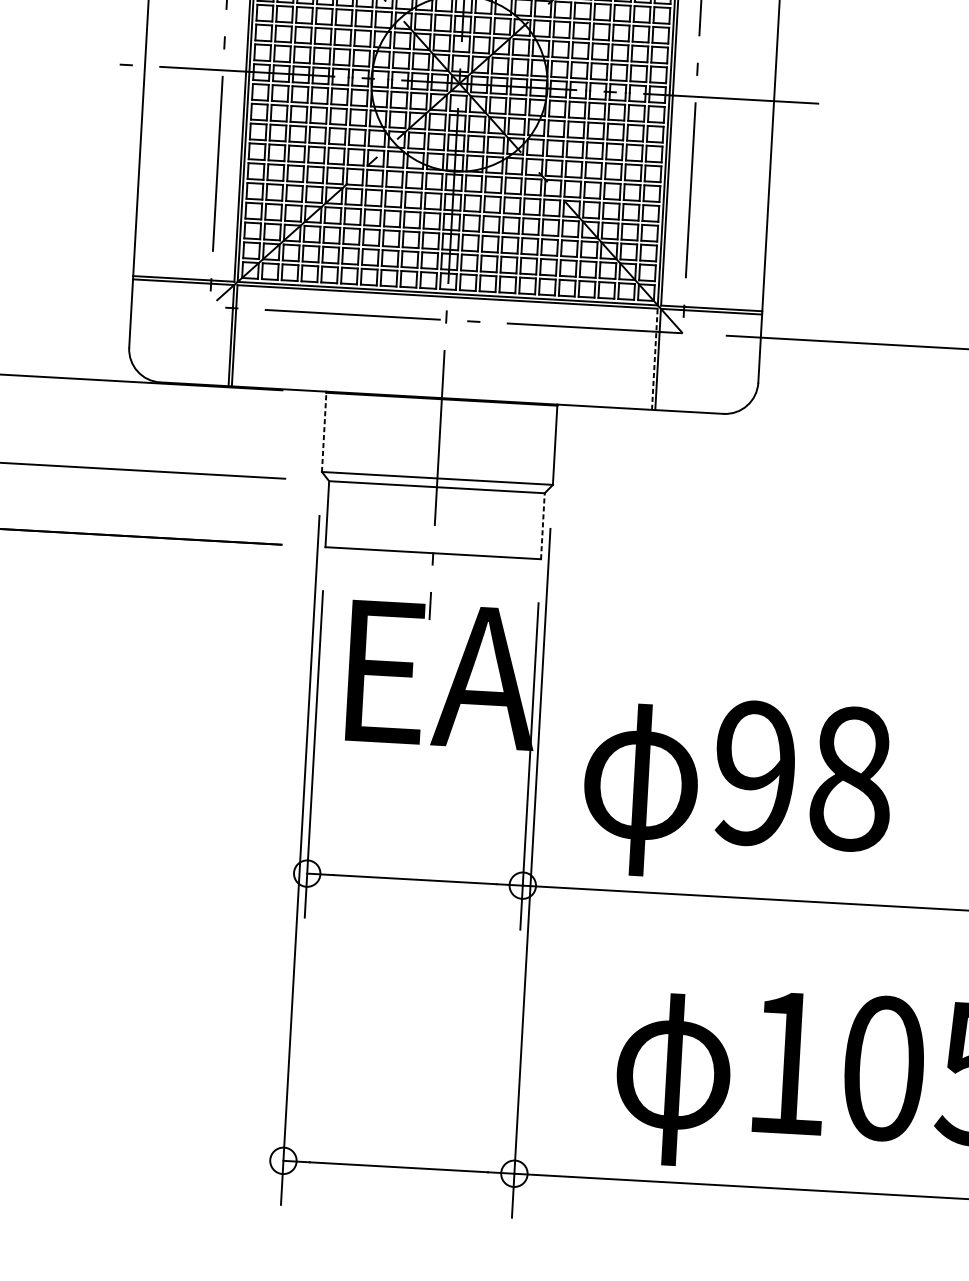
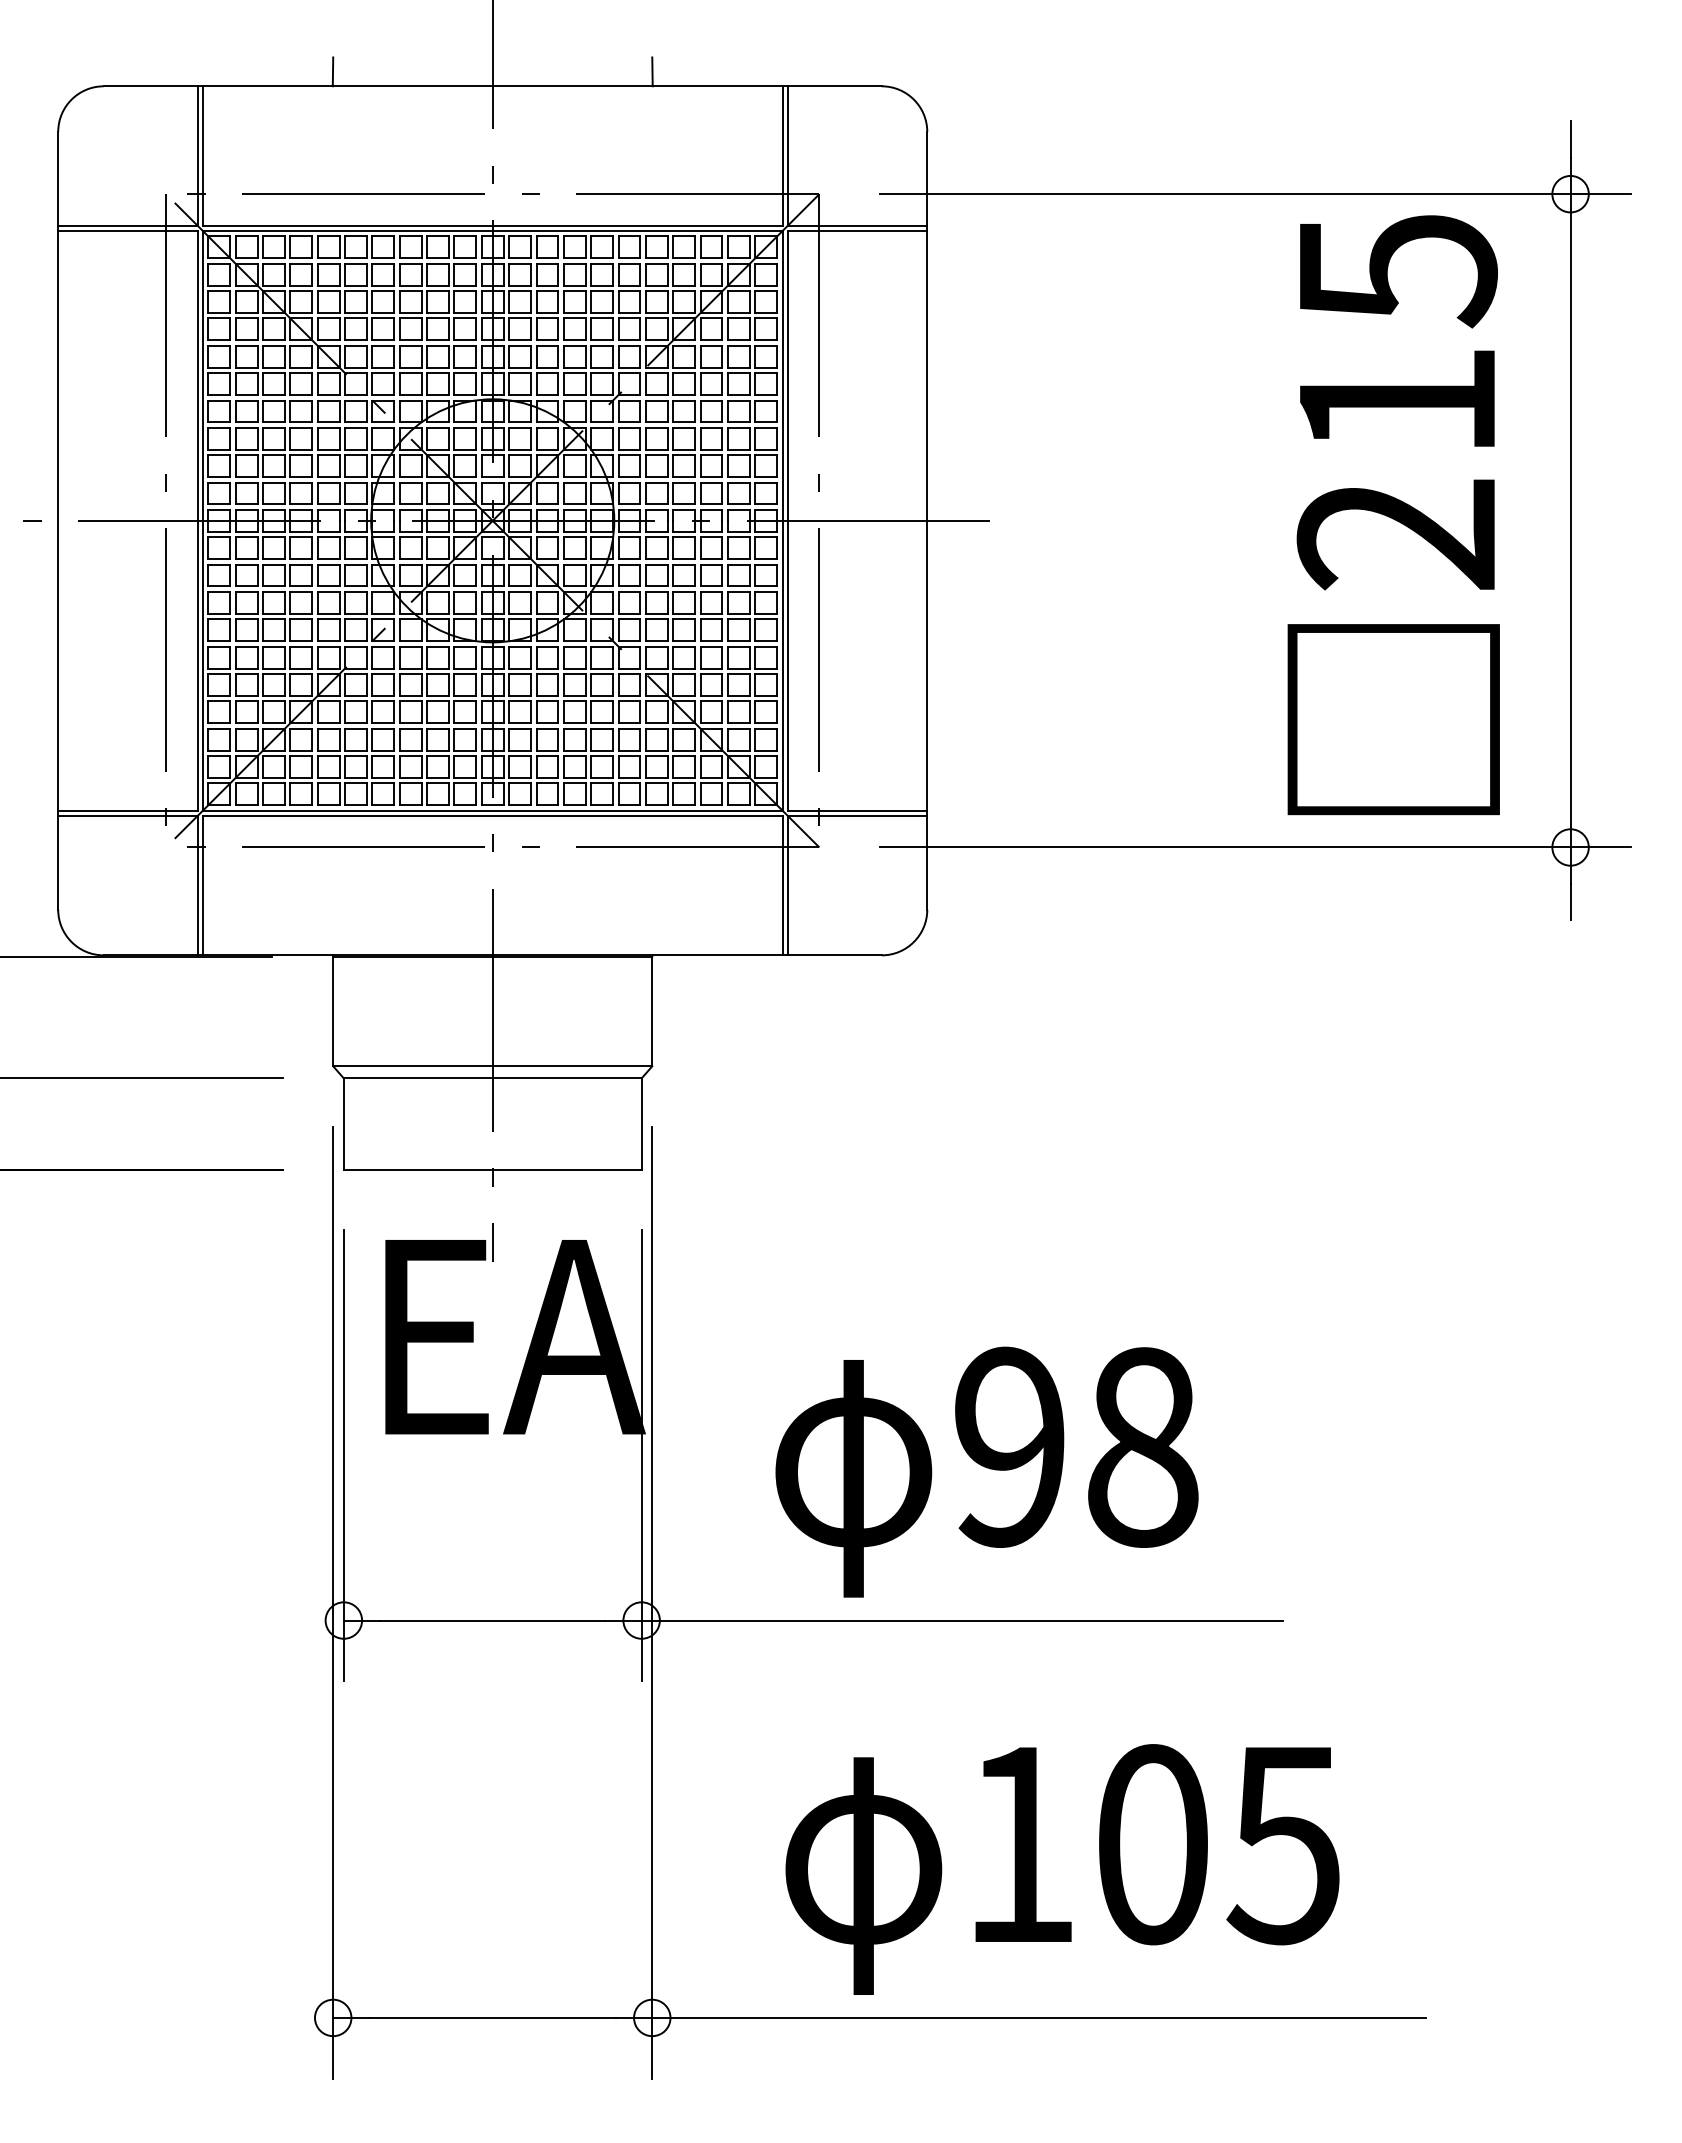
line: (654, 359) -> (782, 885), dashed -> solid
line: (324, 432) -> (333, 1011), dashed -> solid
line: (542, 526) -> (641, 1124), dashed -> solid
text: (737, 790) -> (986, 1471), moved

